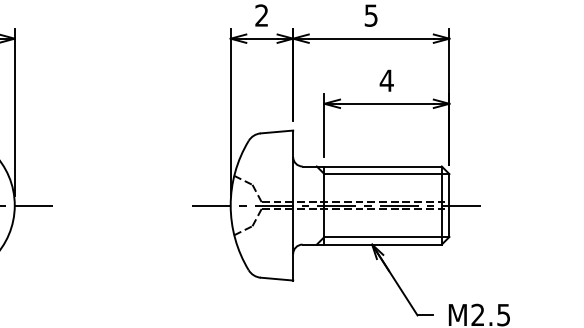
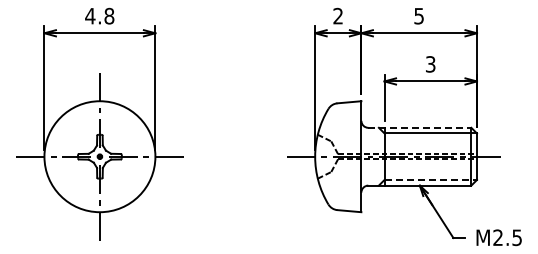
text: (386, 80) -> (430, 64), 4 -> 3
line: (371, 166) -> (419, 127), solid -> dashed
line: (387, 236) -> (431, 179), solid -> dashed

